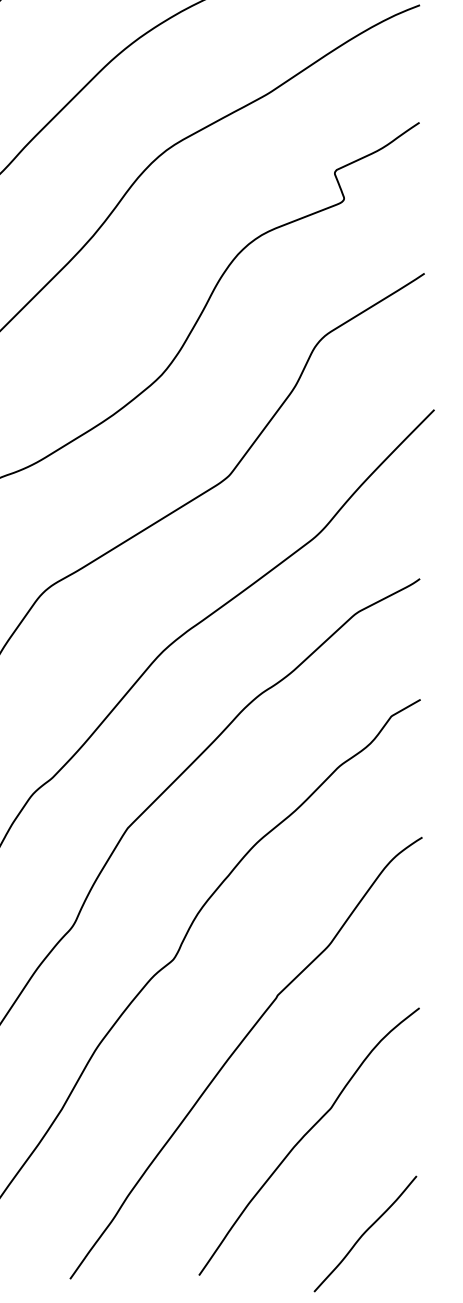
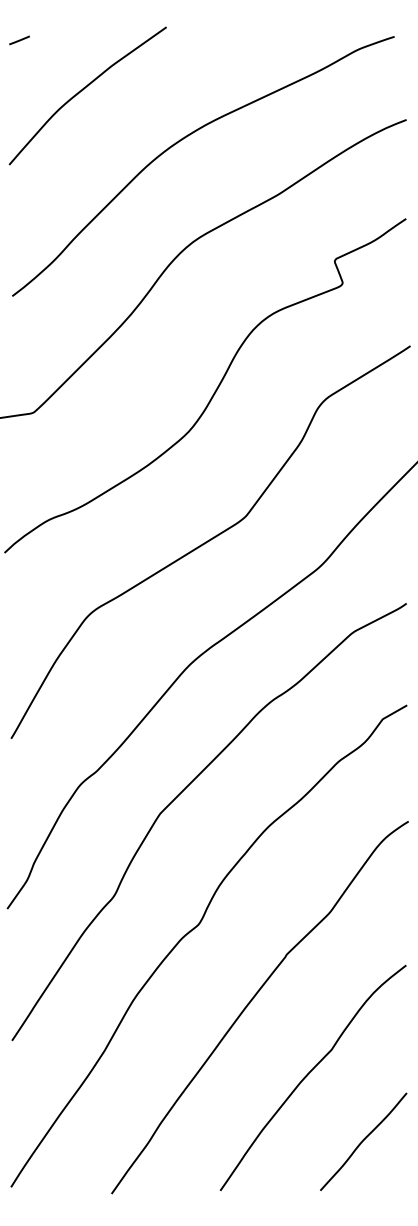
curve: (365, 1233) -> (363, 1141), moved

